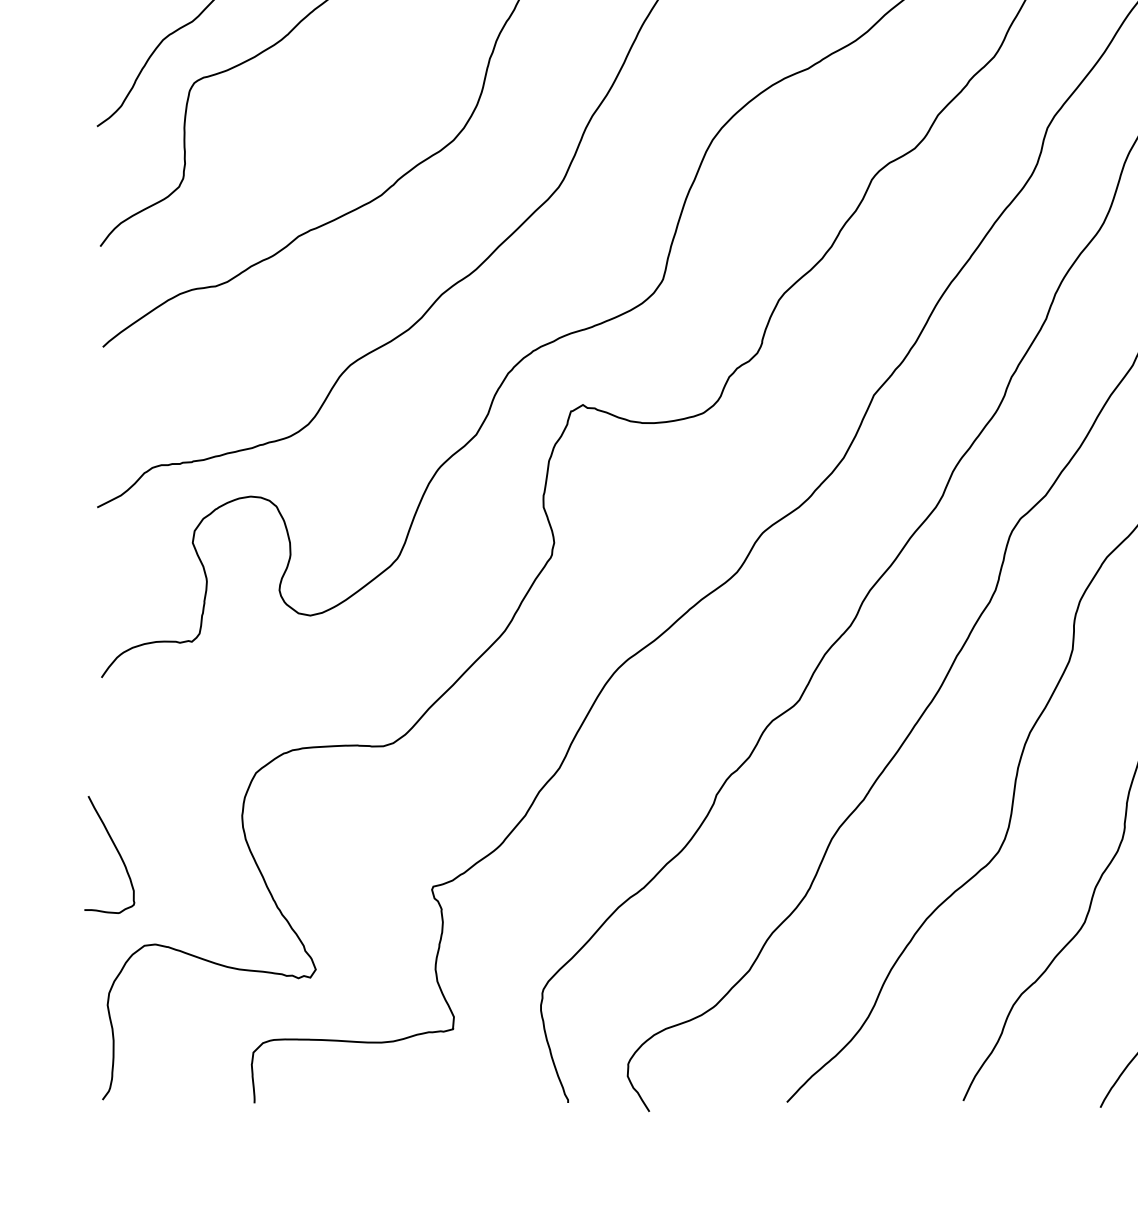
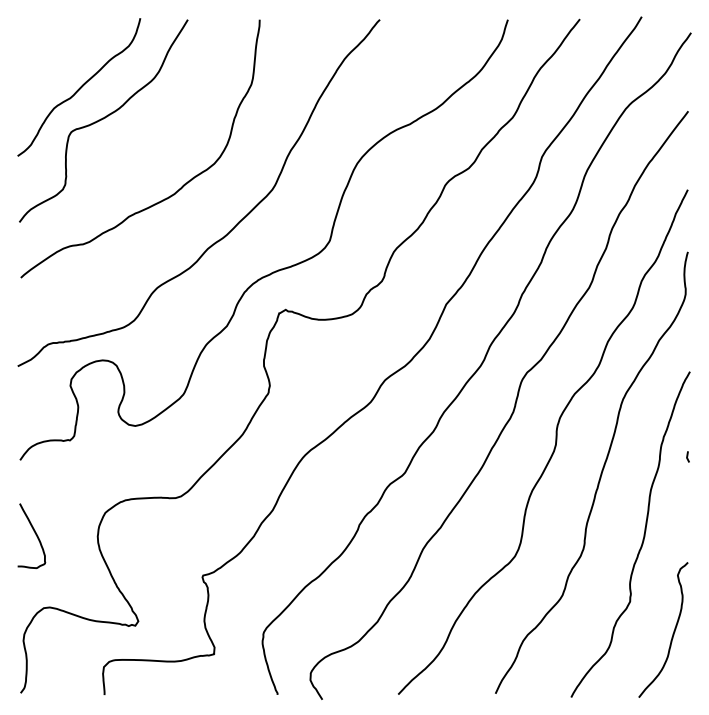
curve: (114, 850) -> (34, 533), moved

